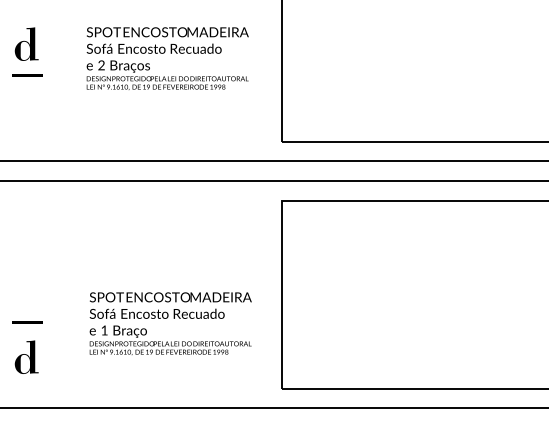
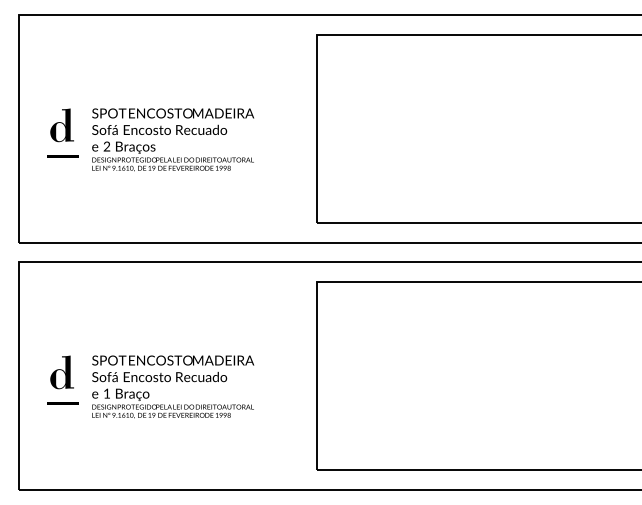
text: (168, 58) -> (173, 139), moved
text: (171, 323) -> (173, 386), moved
part: (26, 357) -> (61, 372), moved

